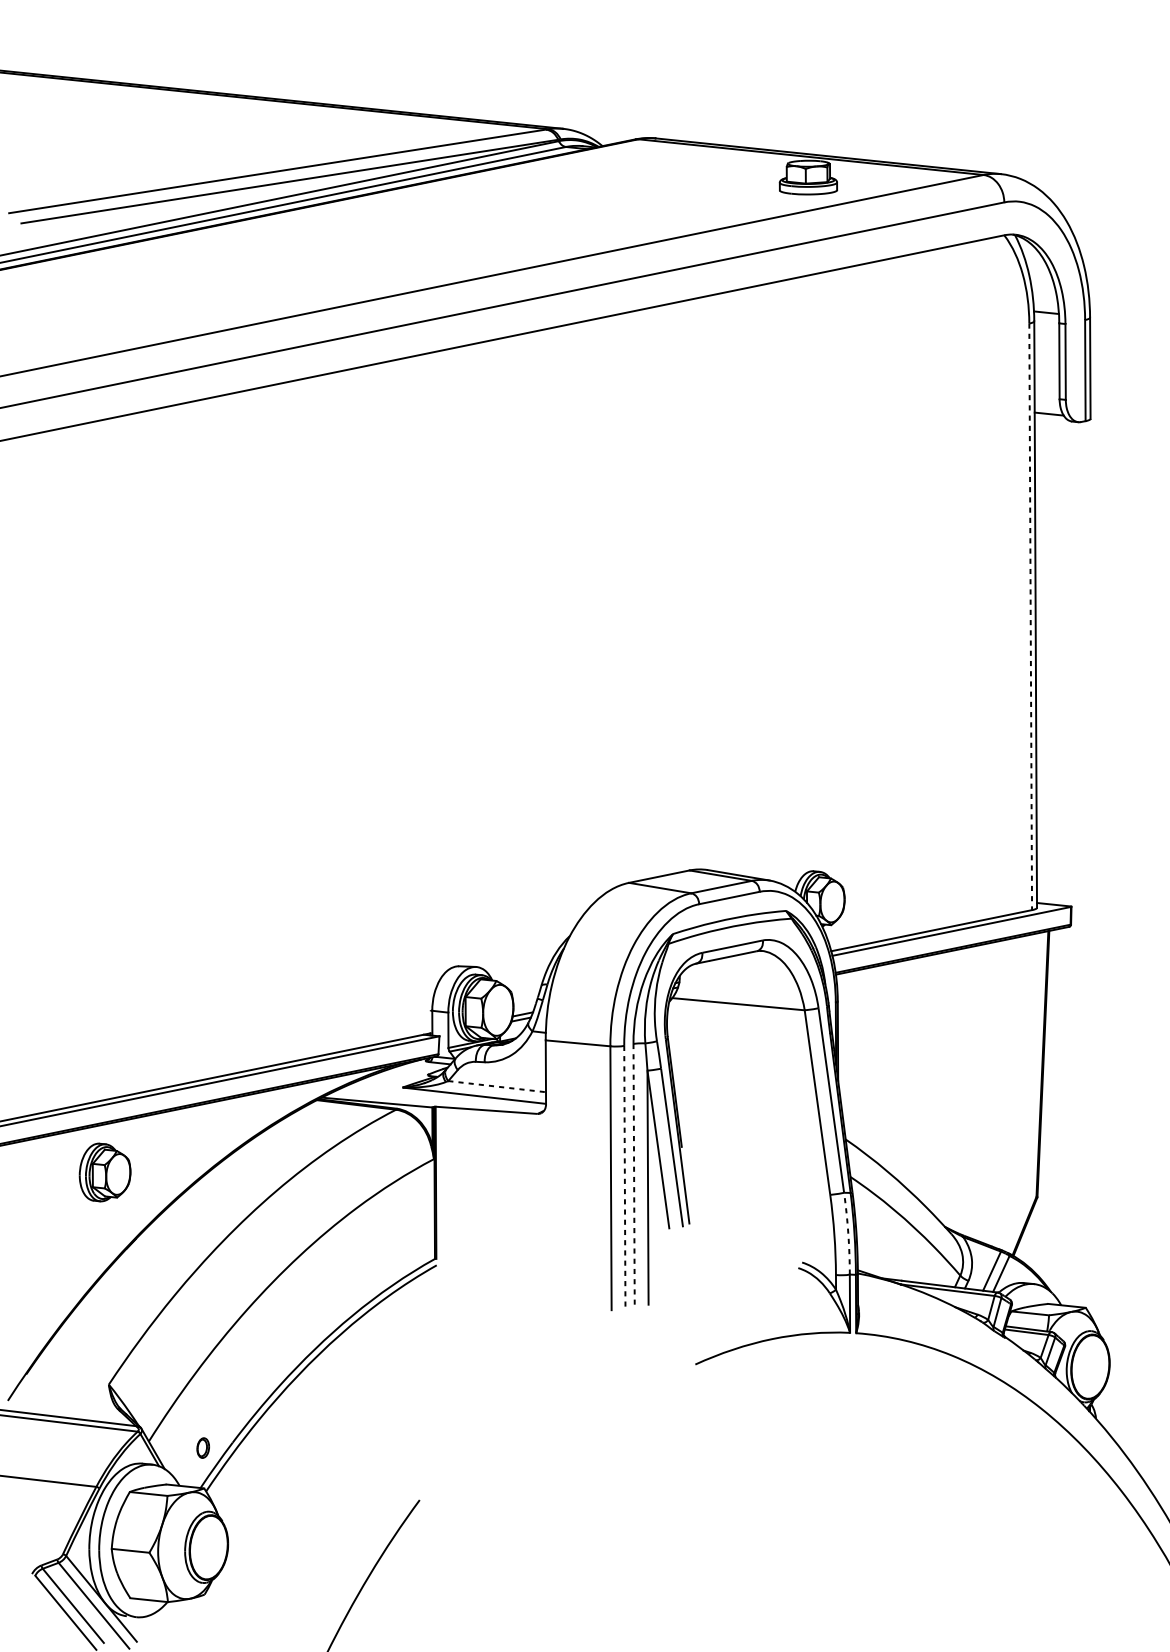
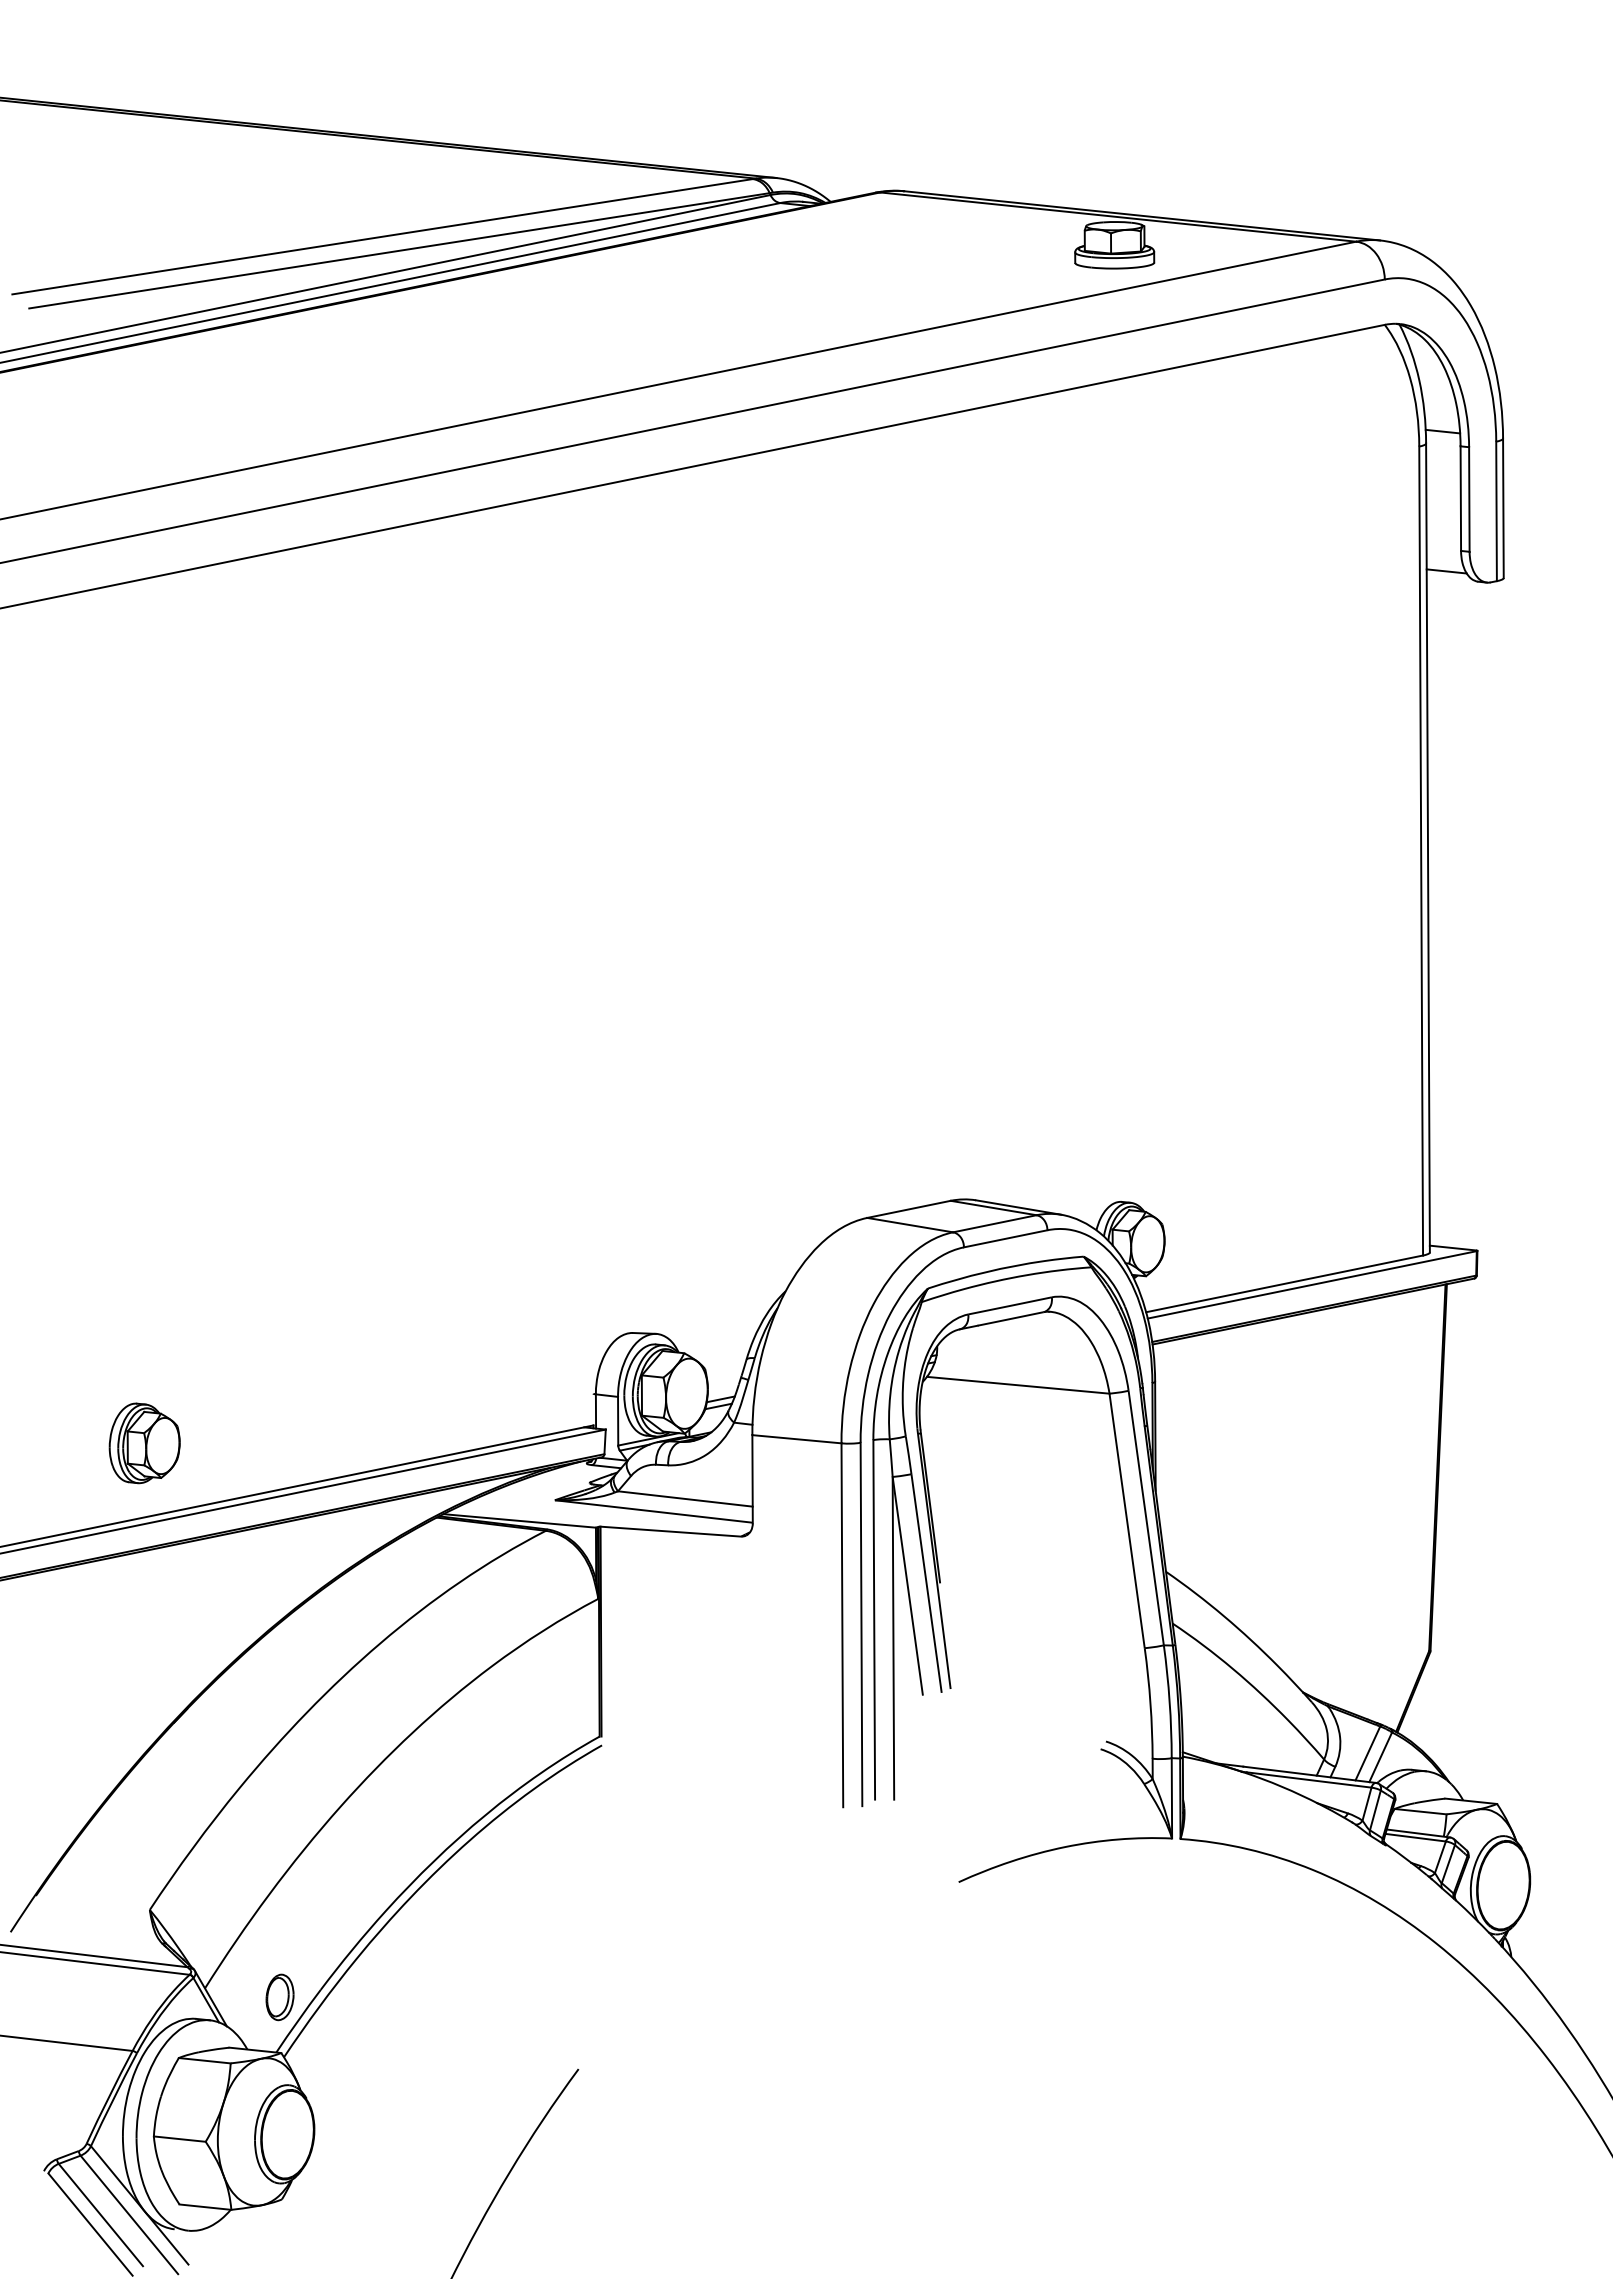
line: (1030, 617) -> (1421, 851), dashed -> solid
line: (497, 1086) -> (685, 1498), dashed -> solid
part: (104, 1172) -> (144, 1443), moved
line: (634, 1174) -> (874, 1619), dashed -> solid
line: (624, 1177) -> (861, 1624), dashed -> solid
arc: (848, 1233) -> (1169, 1701), dashed -> solid
part: (202, 1448) -> (279, 1997), size x1.67

